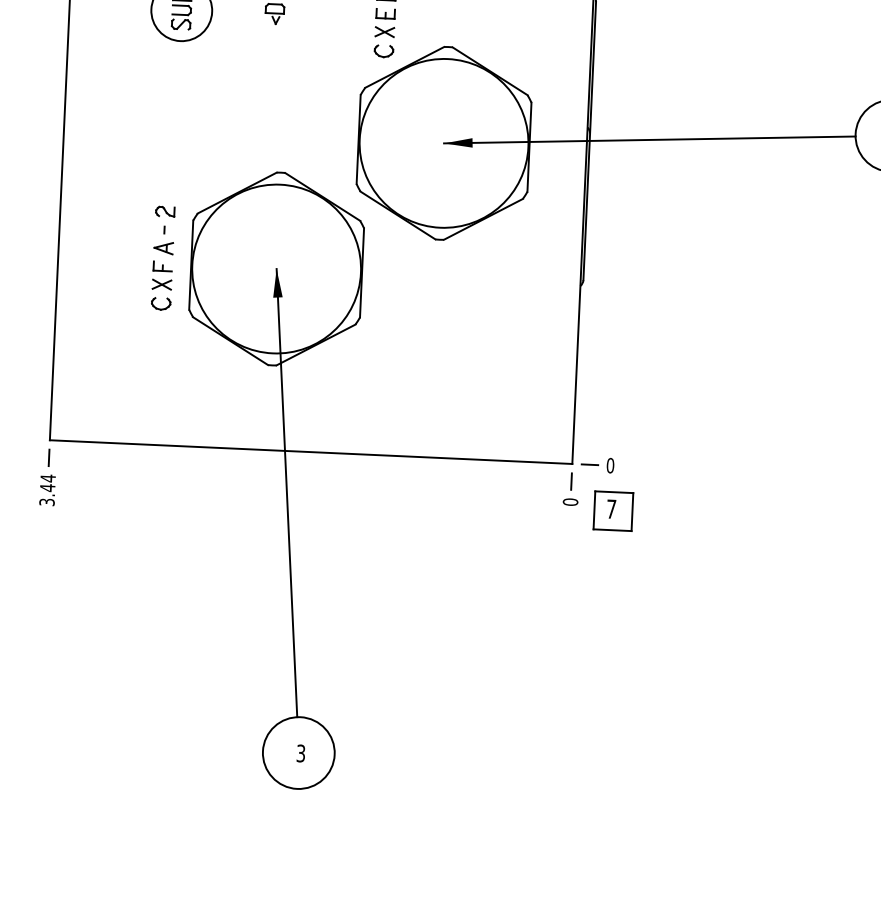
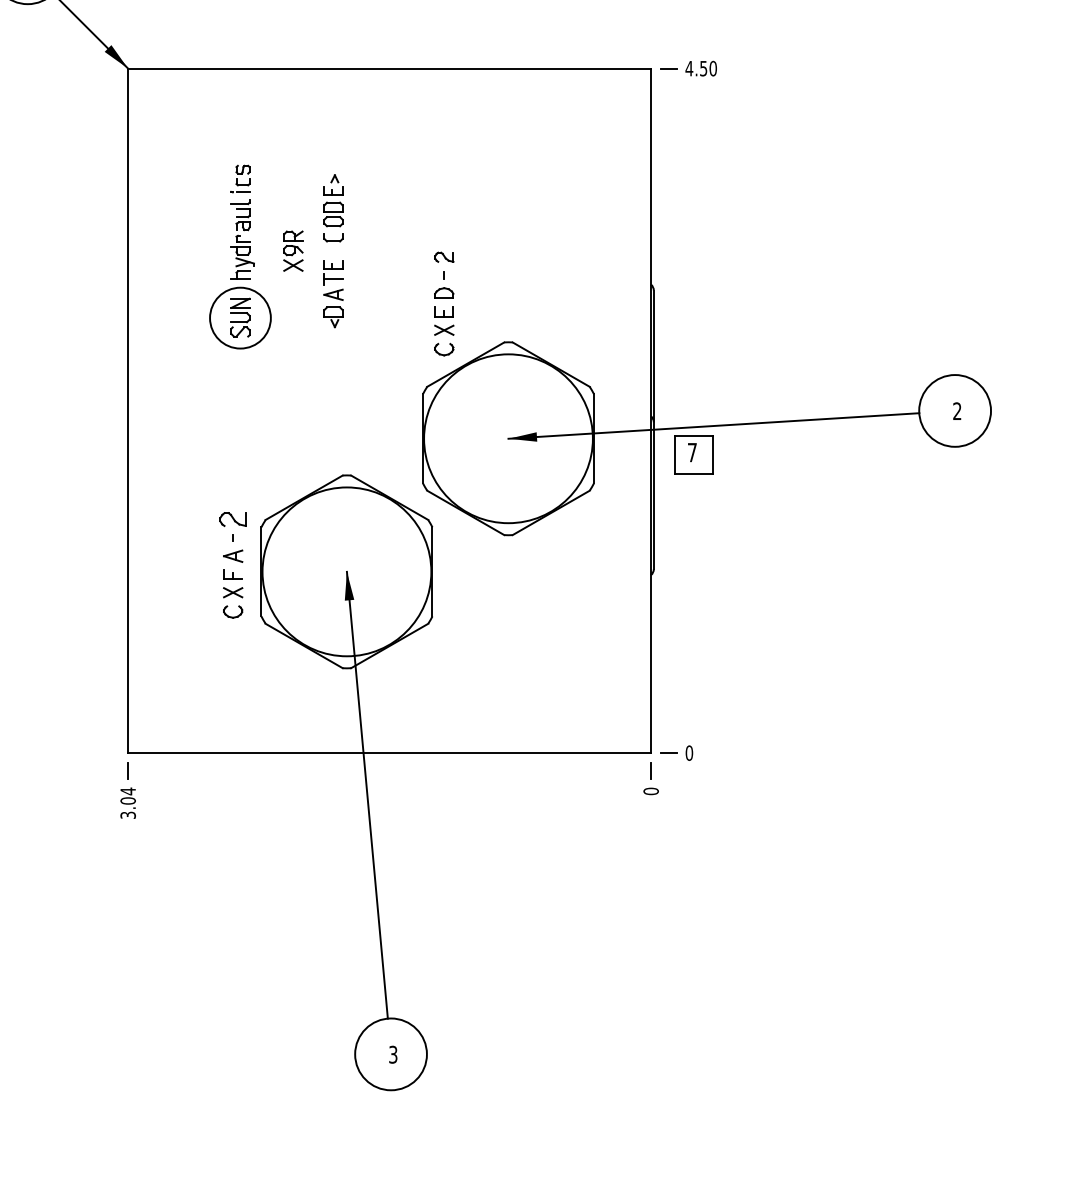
part: (165, 211) -> (233, 519), size x1.4
text: (47, 487) -> (127, 800), 3.44 -> 3.04
part: (612, 511) -> (693, 454), moved

